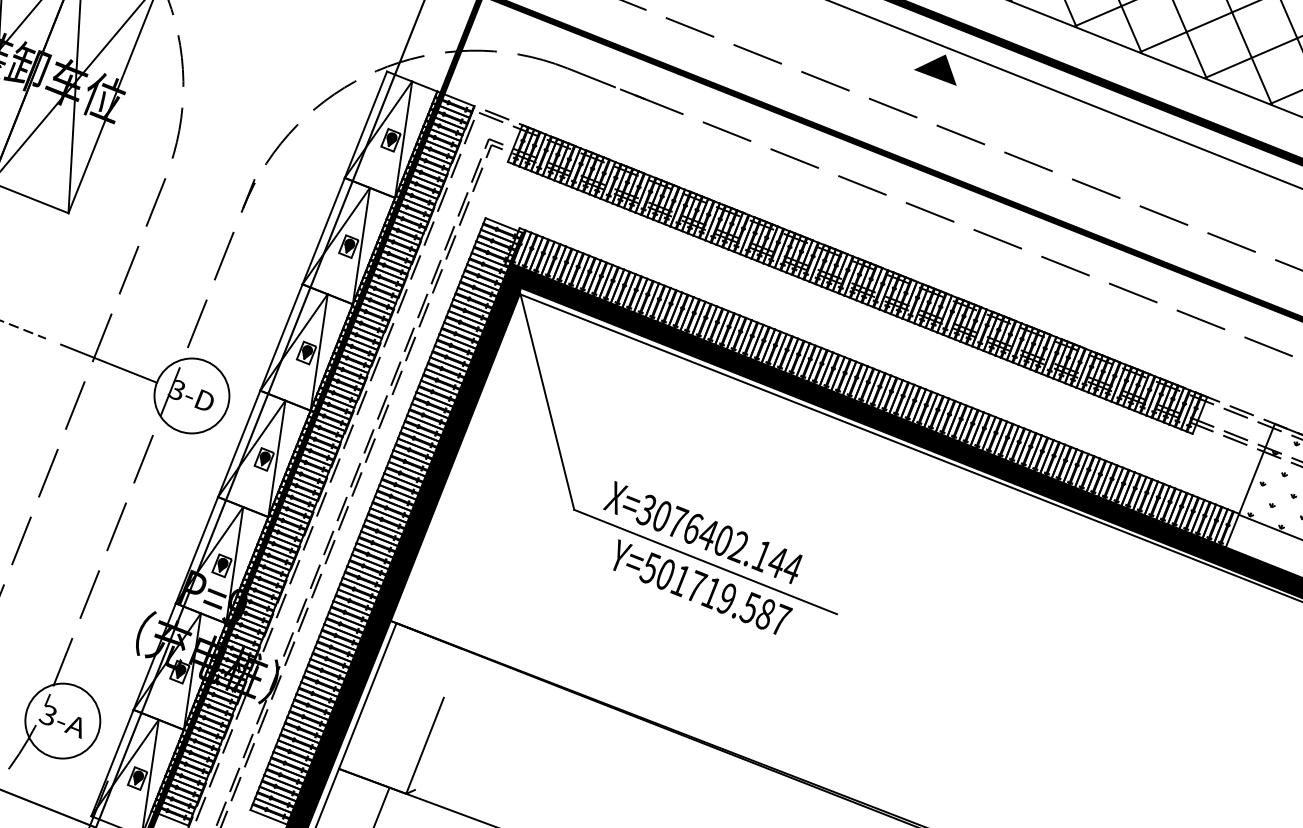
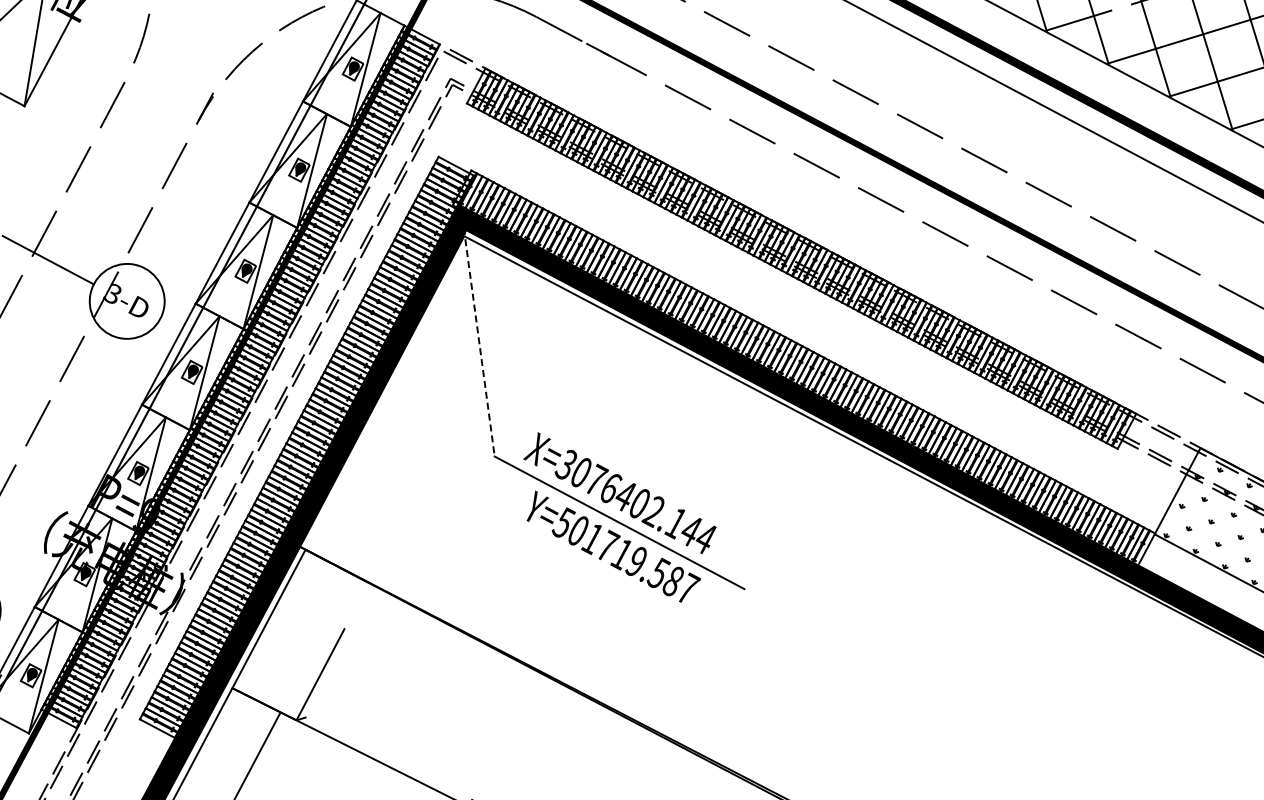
fill: (934, 70) -> (900, 59), removed
line: (545, 392) -> (478, 336), solid -> dashed

